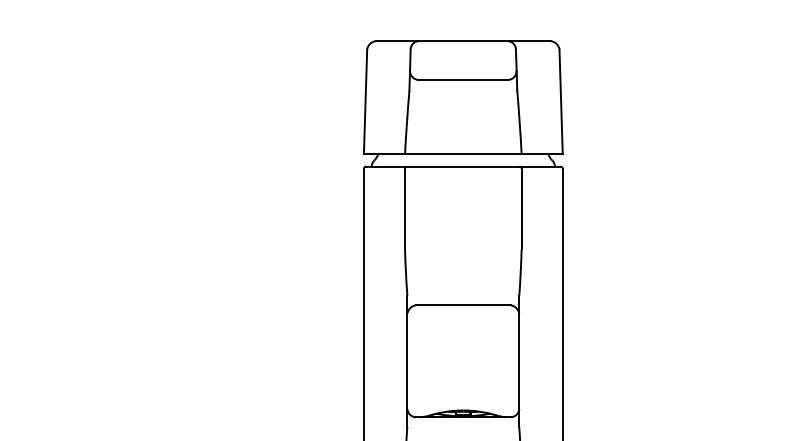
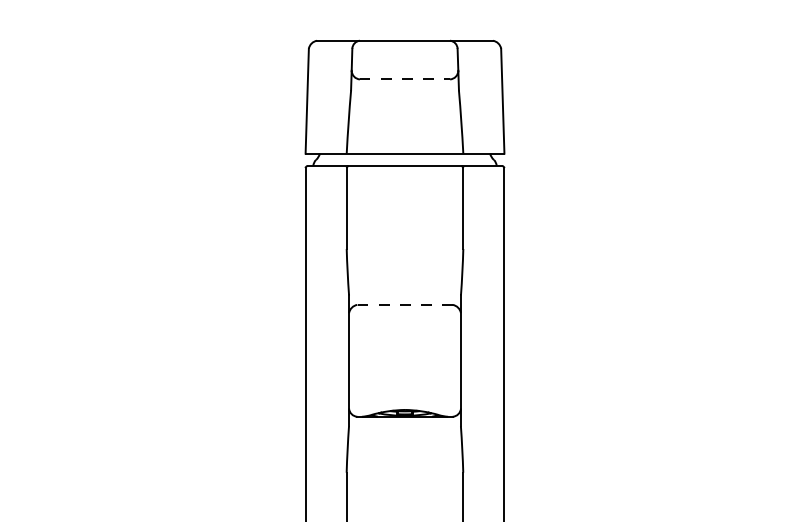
line: (463, 79) -> (405, 79), solid -> dashed
line: (463, 304) -> (405, 304), solid -> dashed

